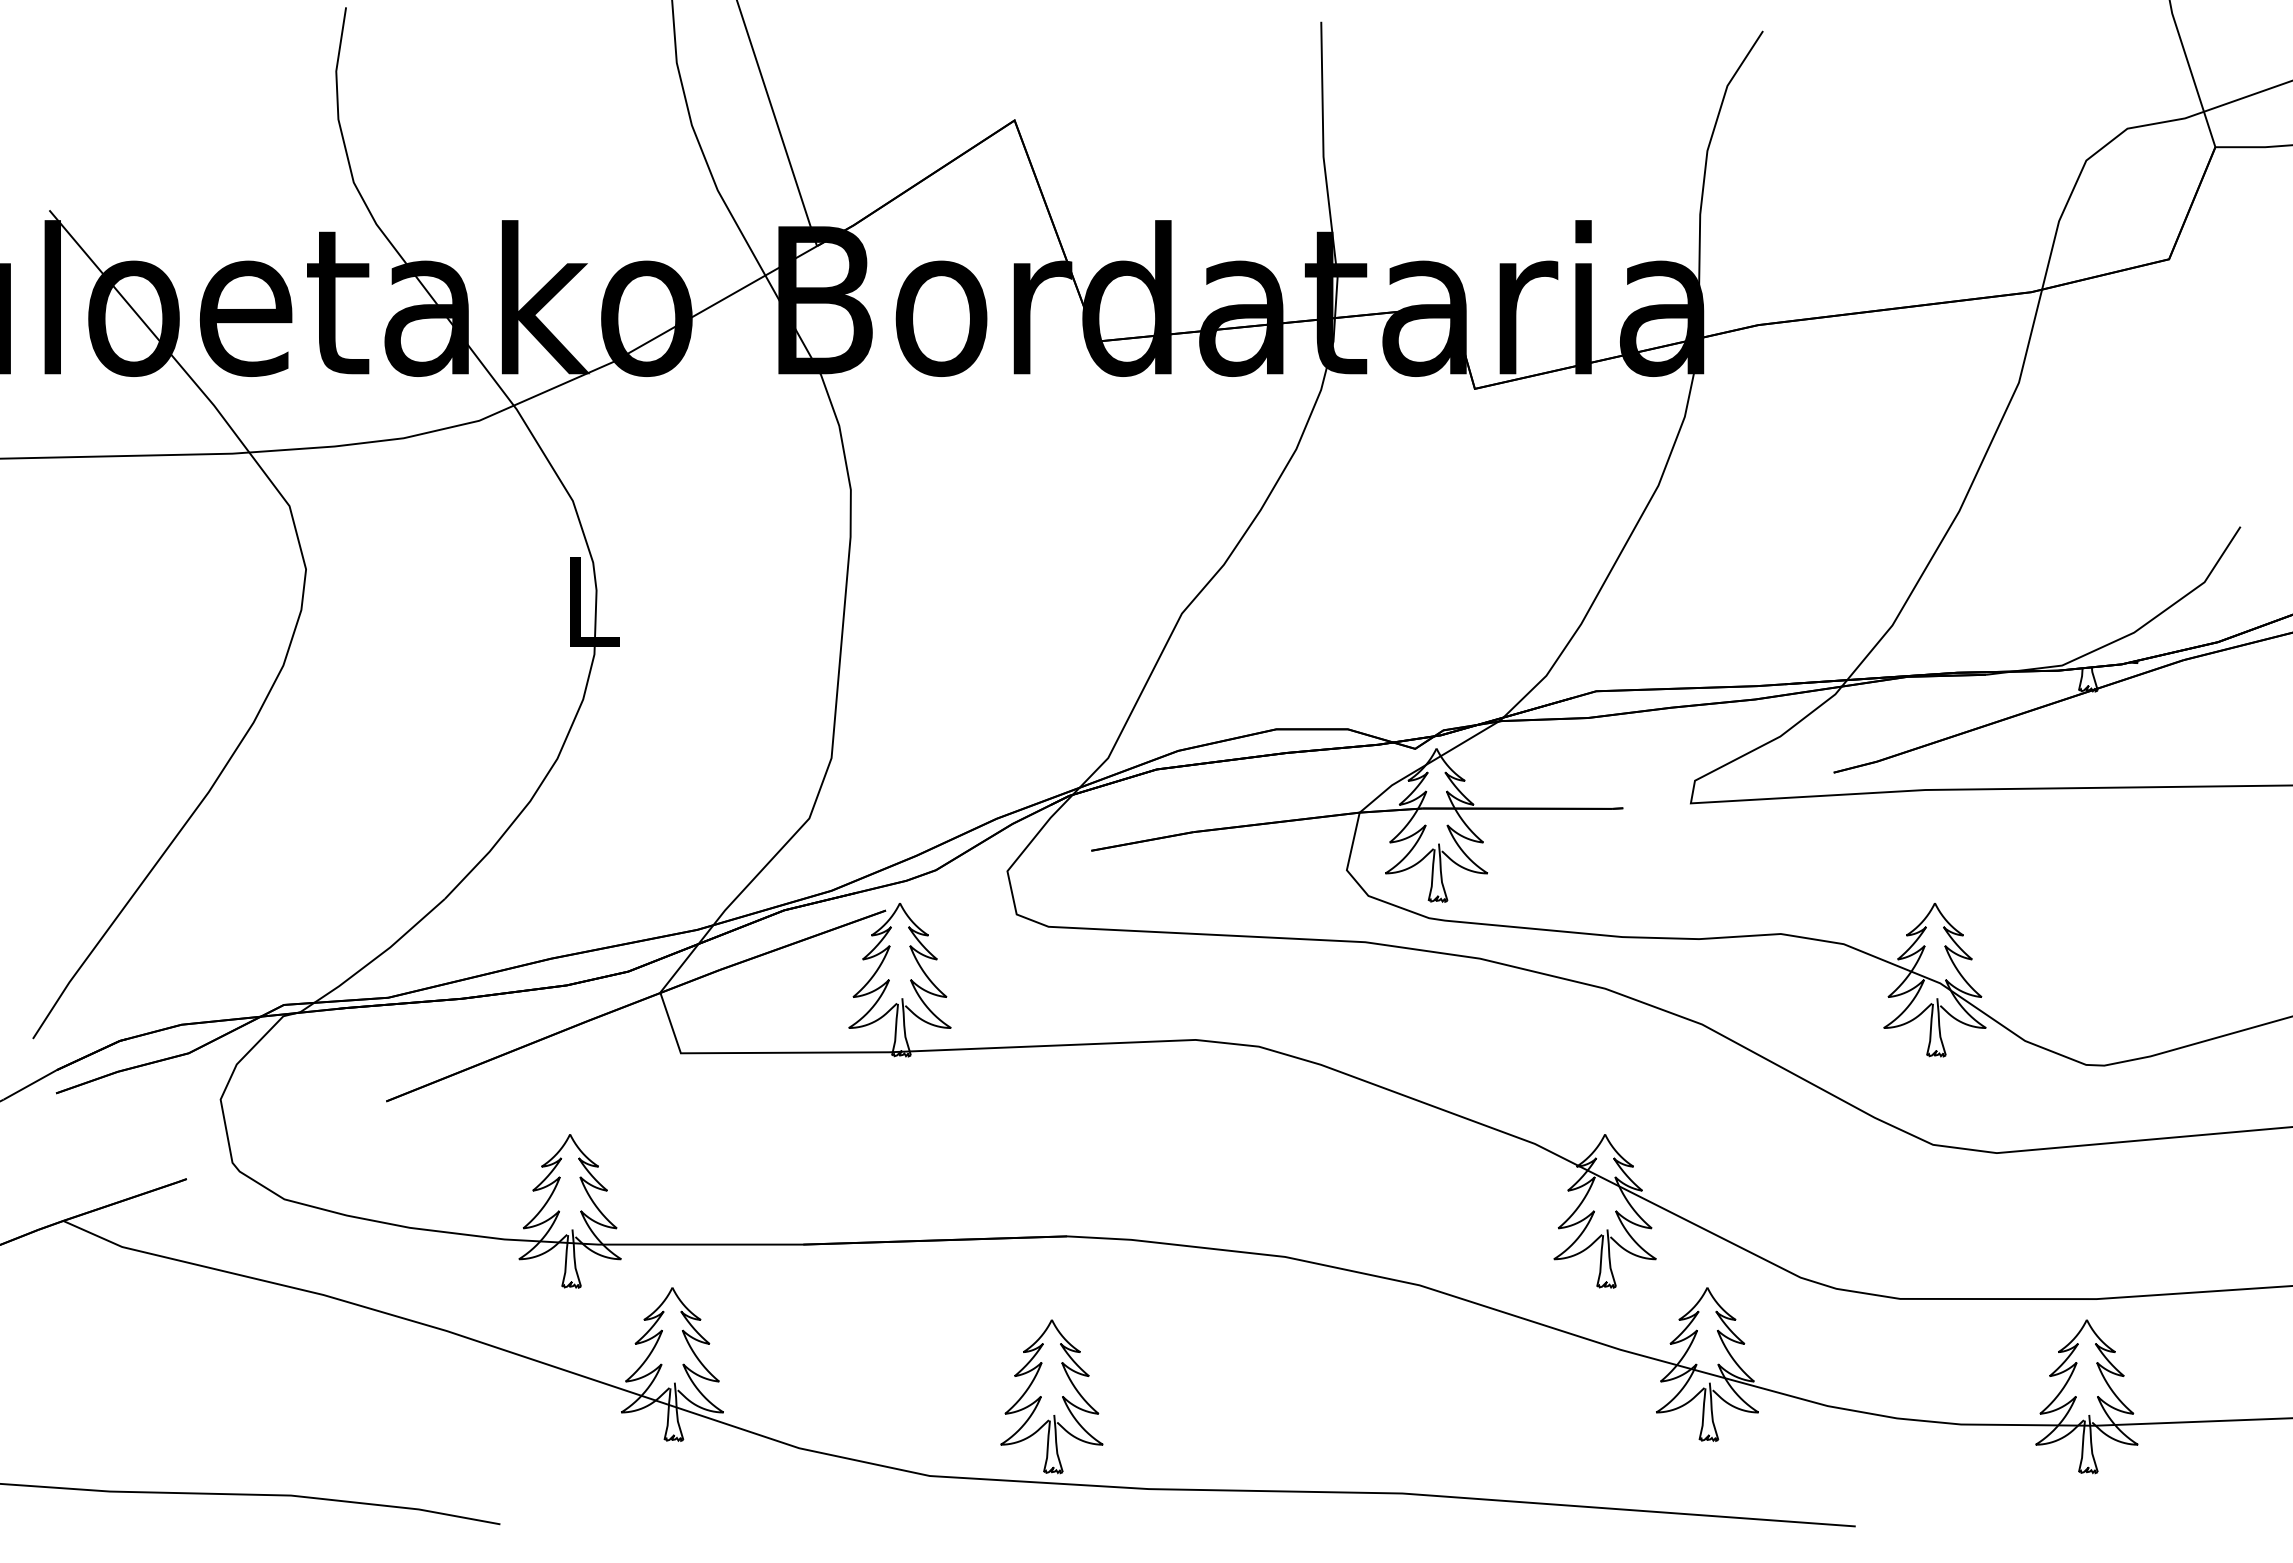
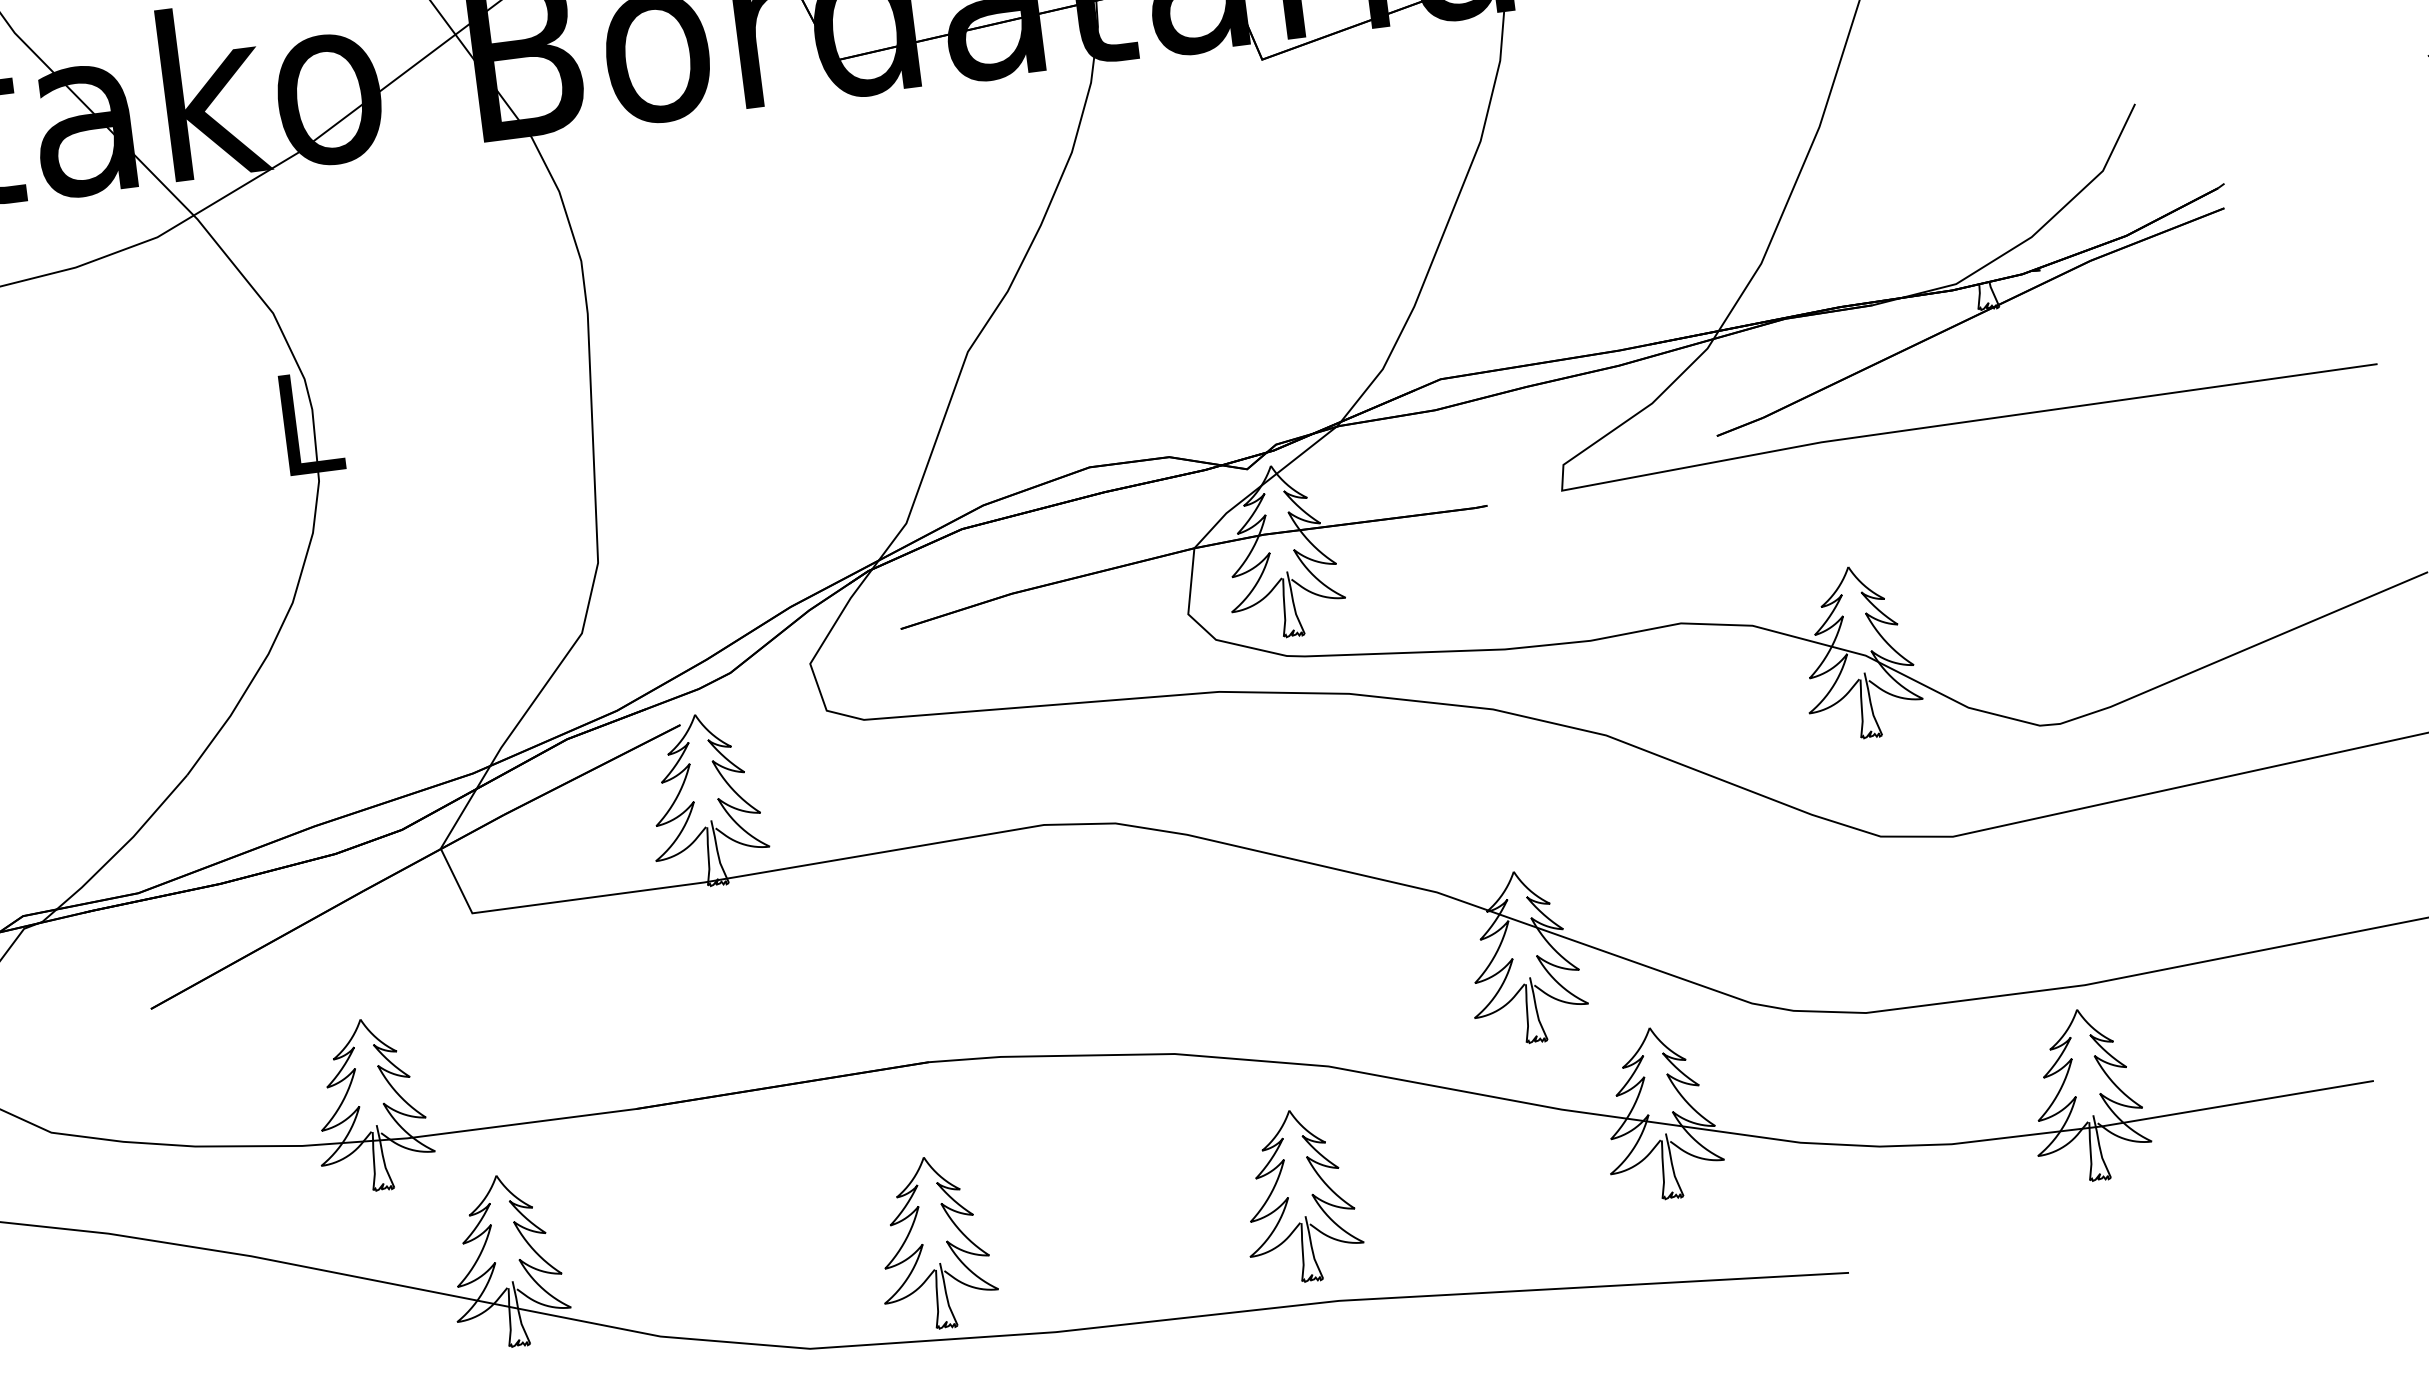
part: (1379, 1396) -> (1299, 1196), added

